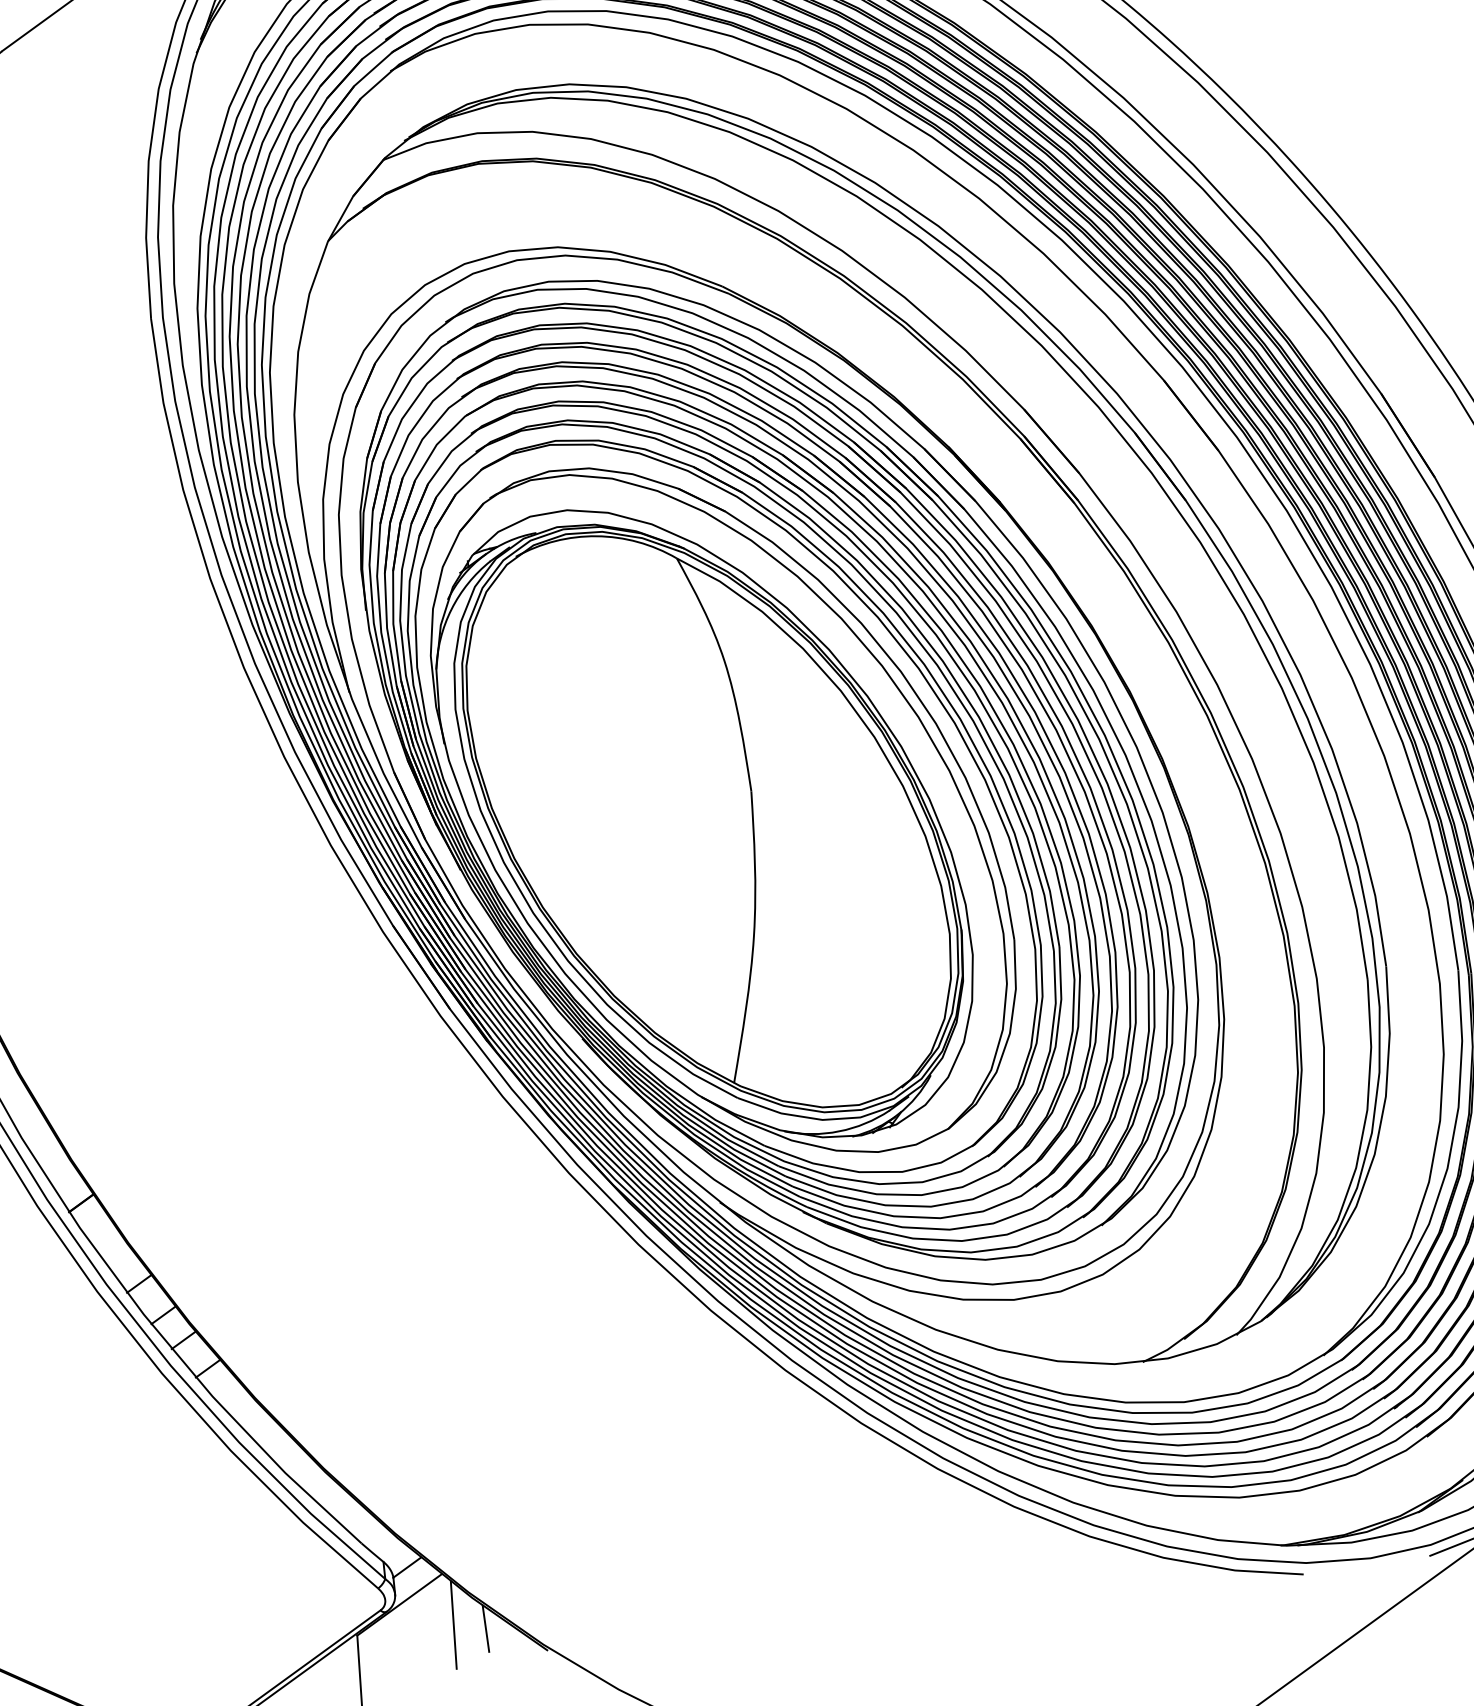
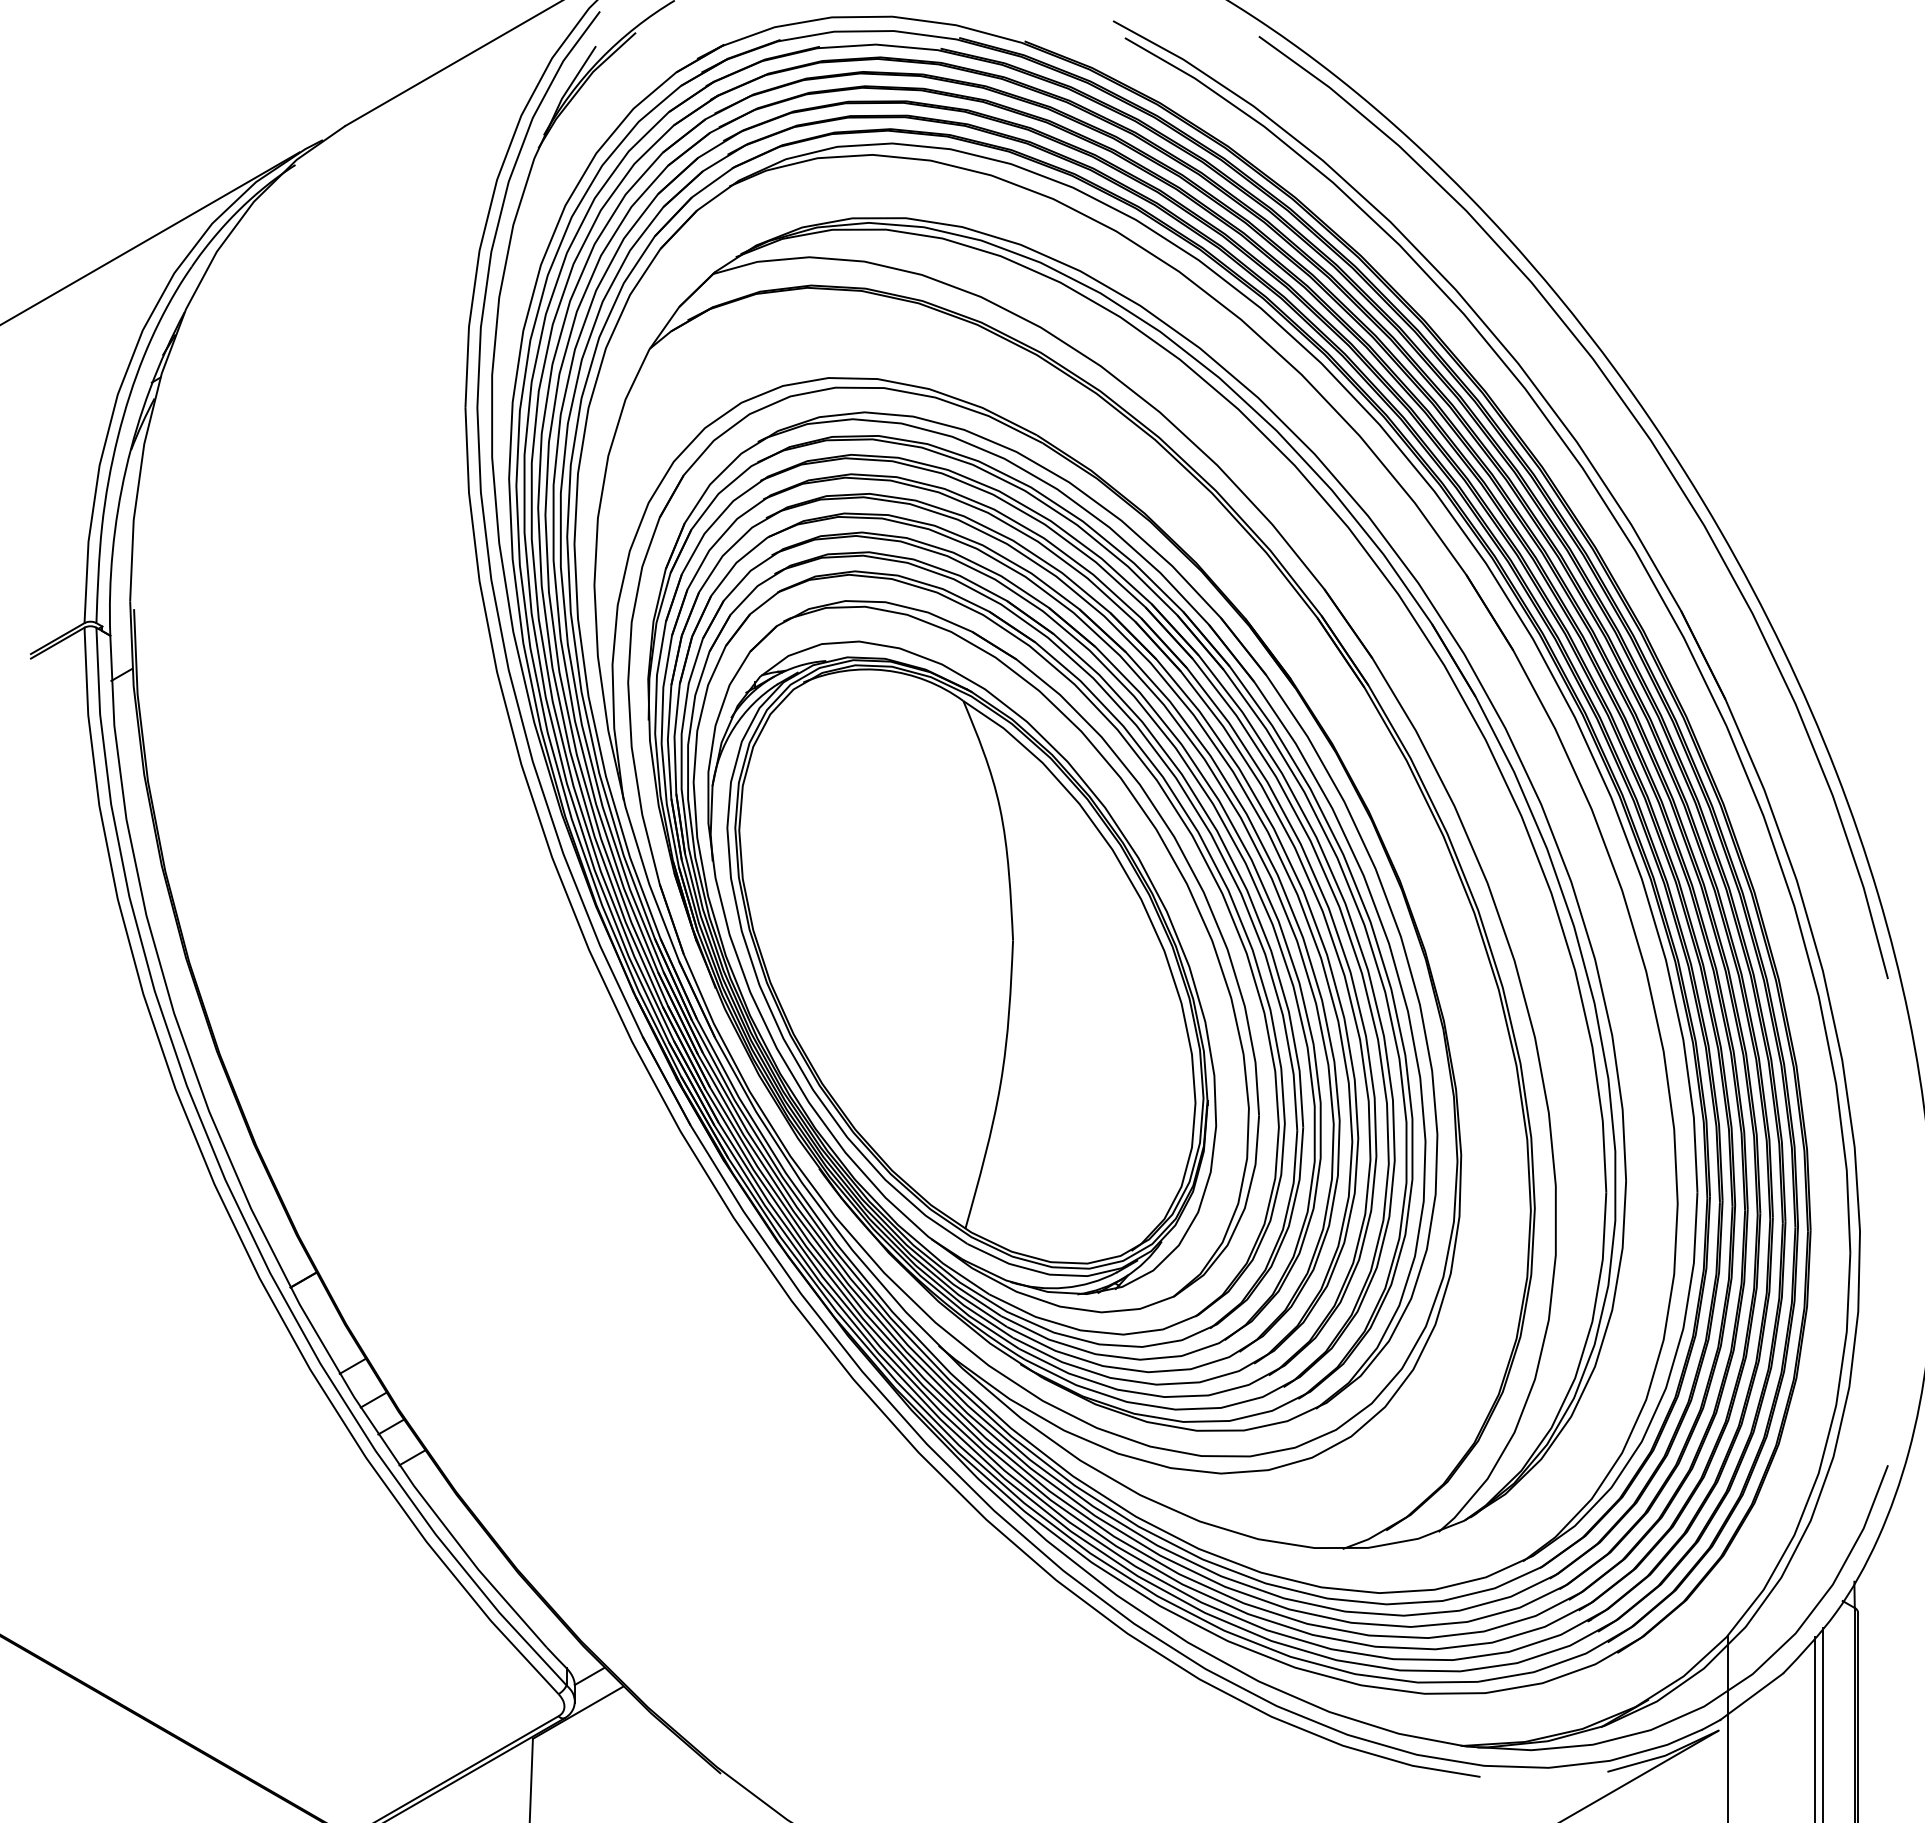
line: (453, 1625) -> (629, 1738), removed
line: (485, 1628) -> (661, 1745), removed

